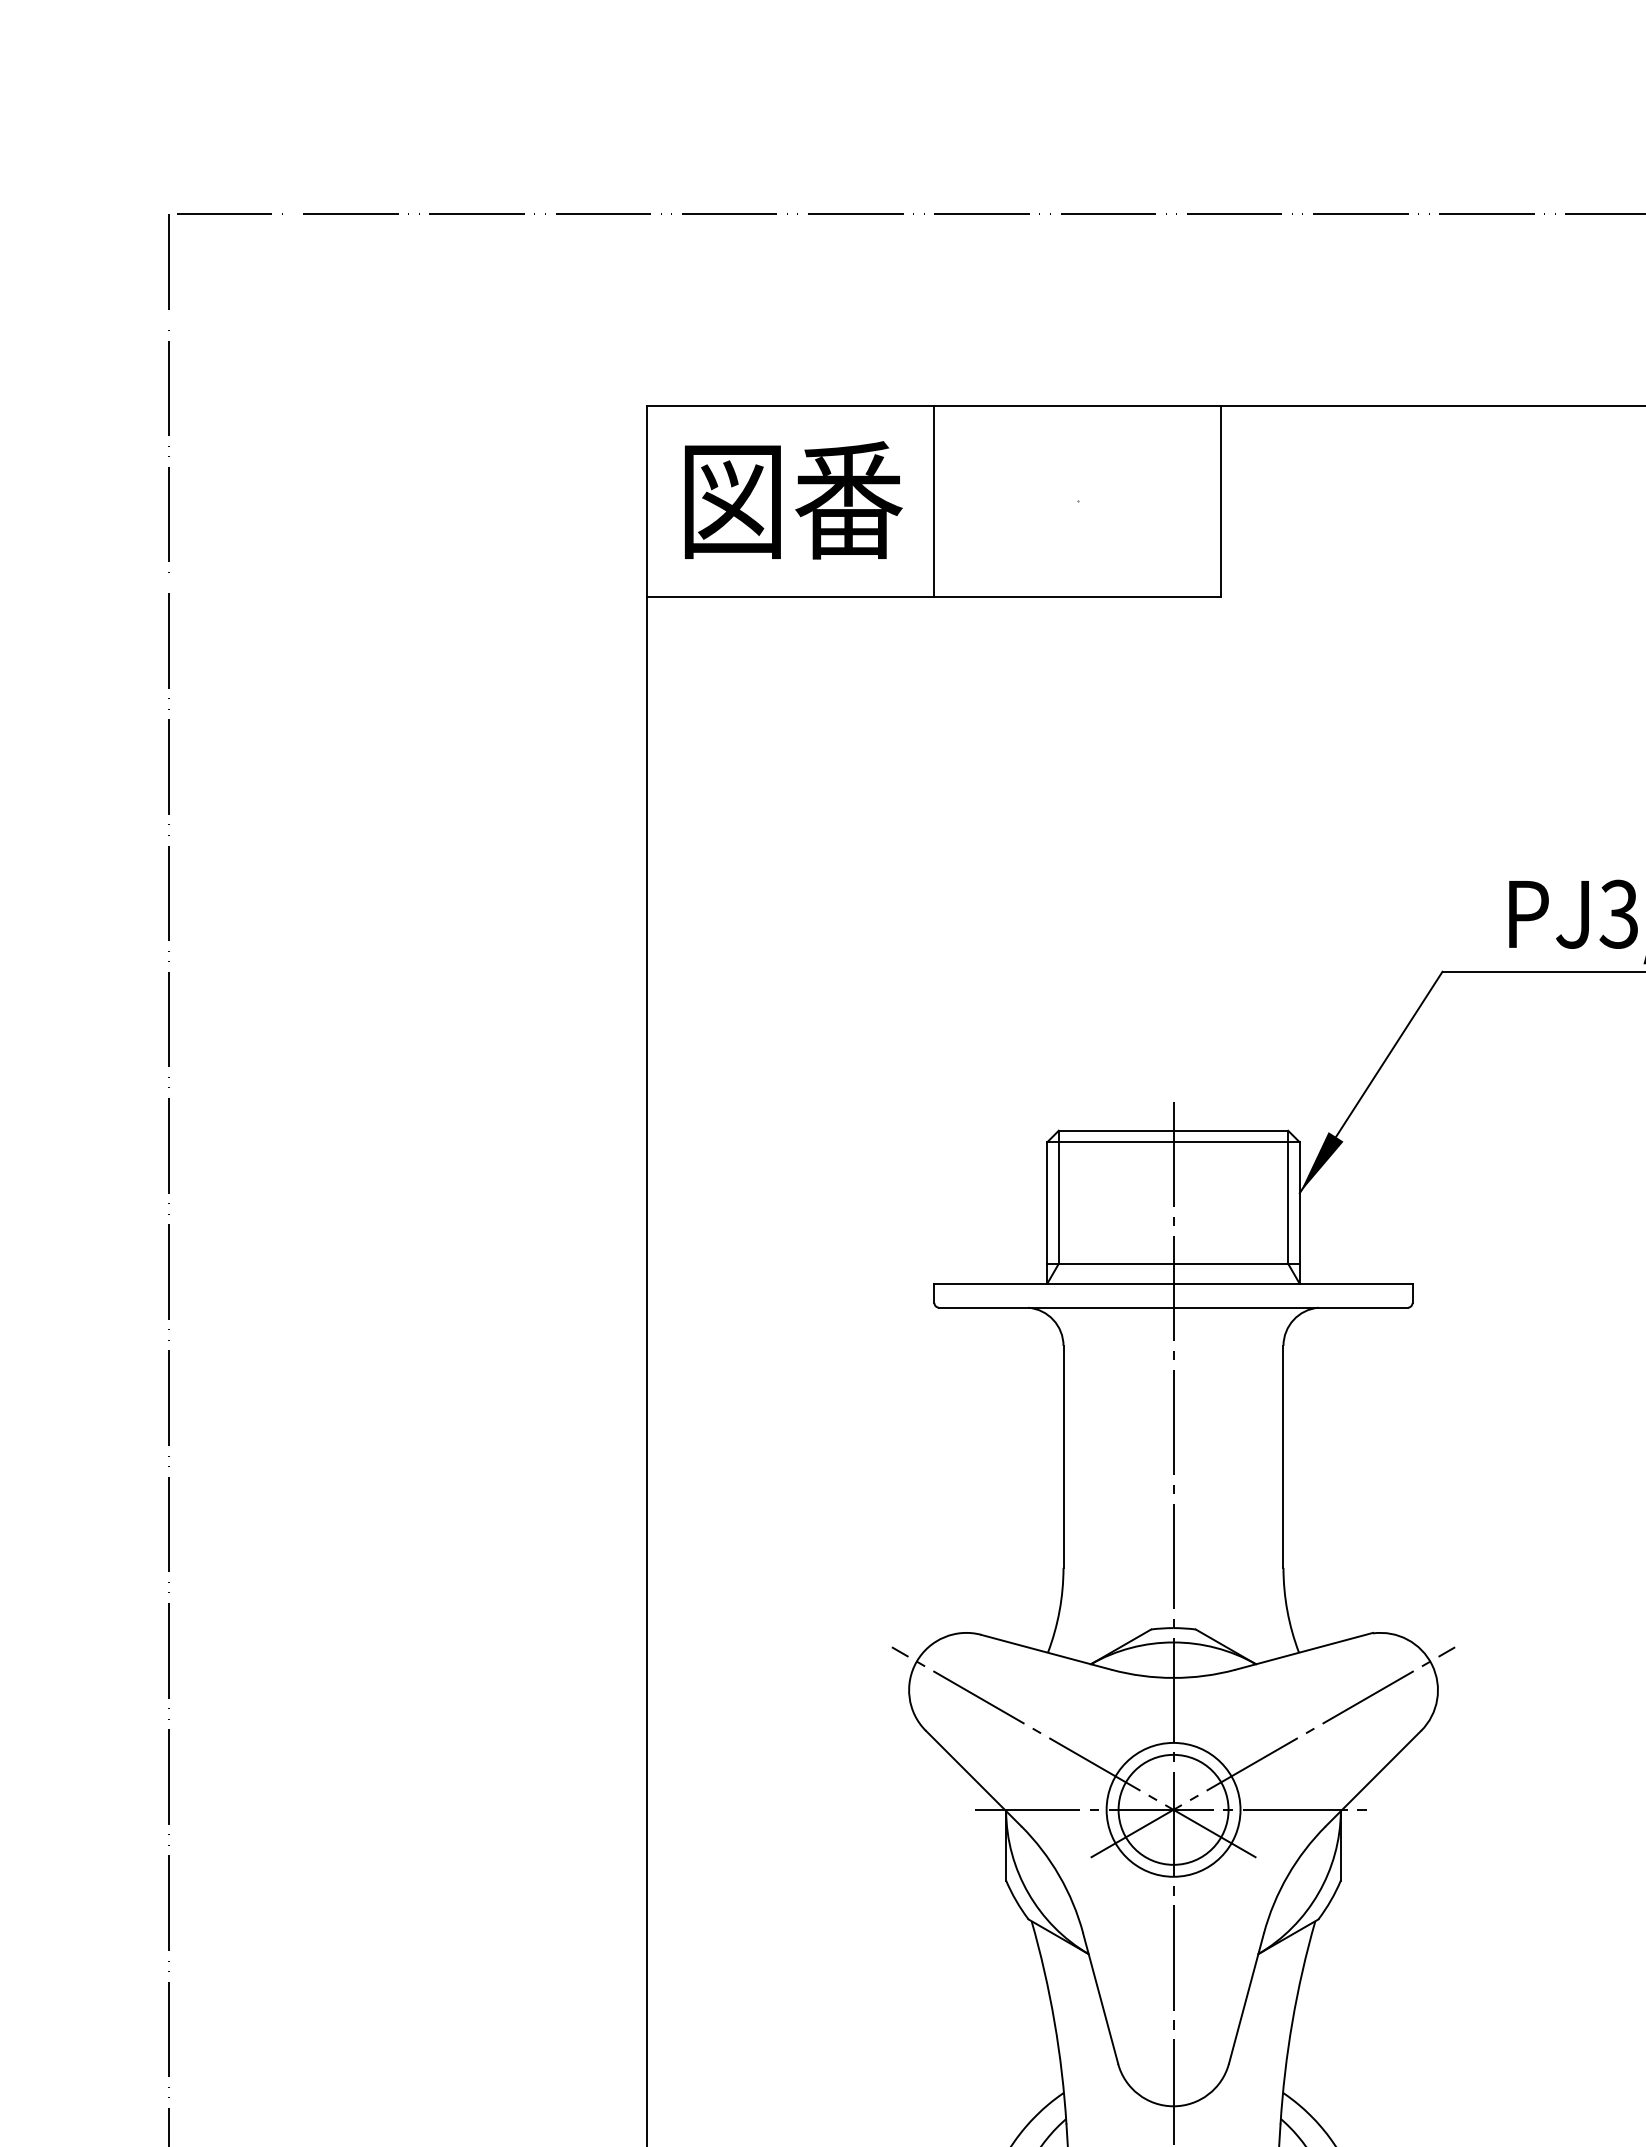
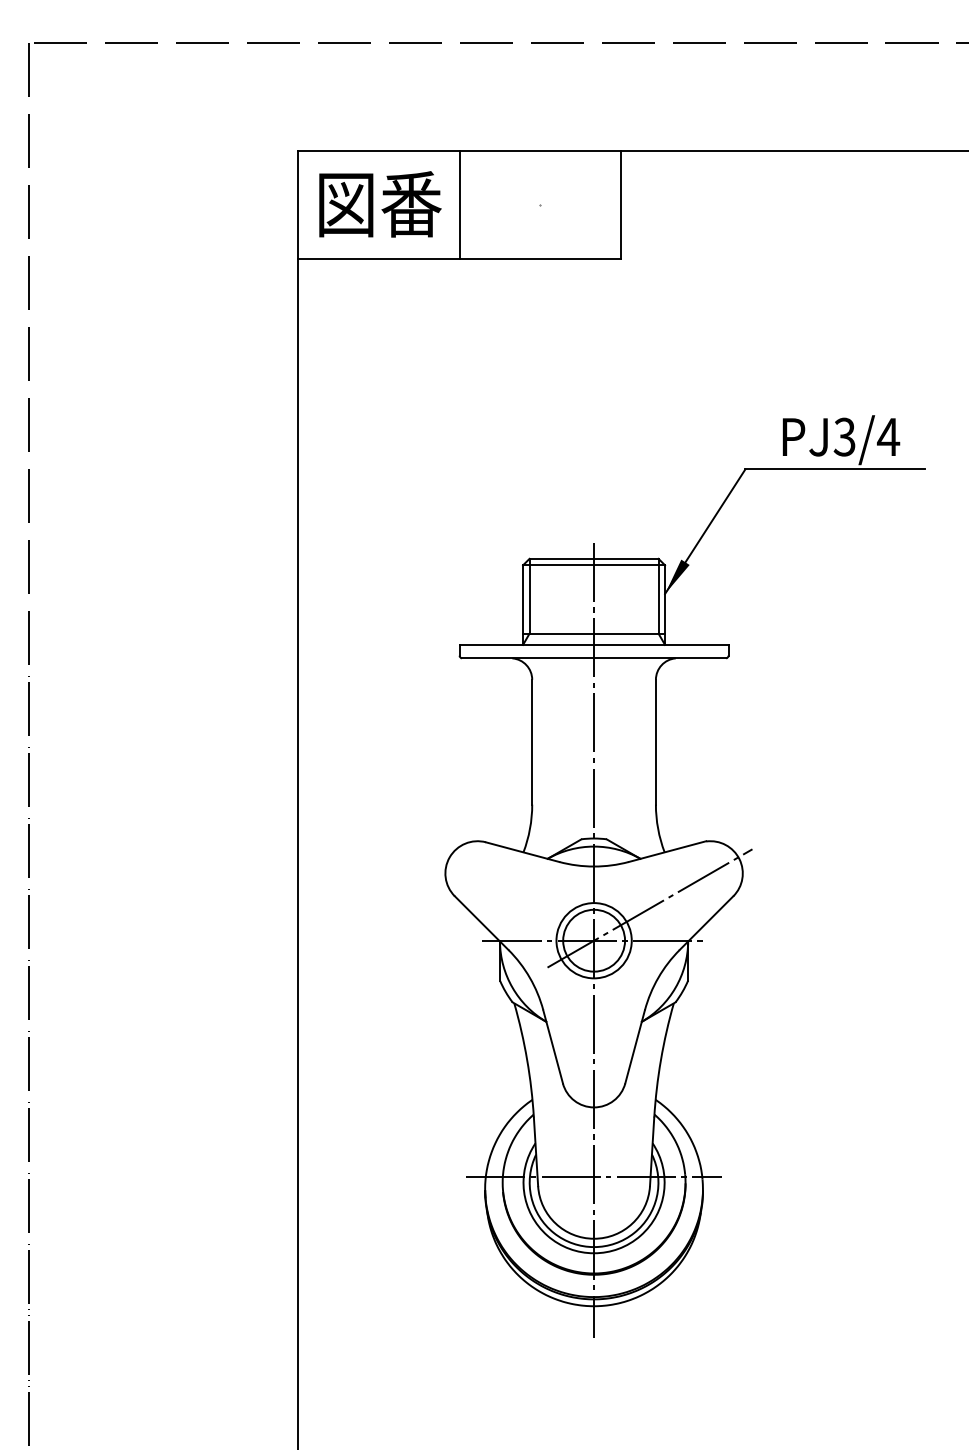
line: (1072, 1752) -> (537, 908), removed

